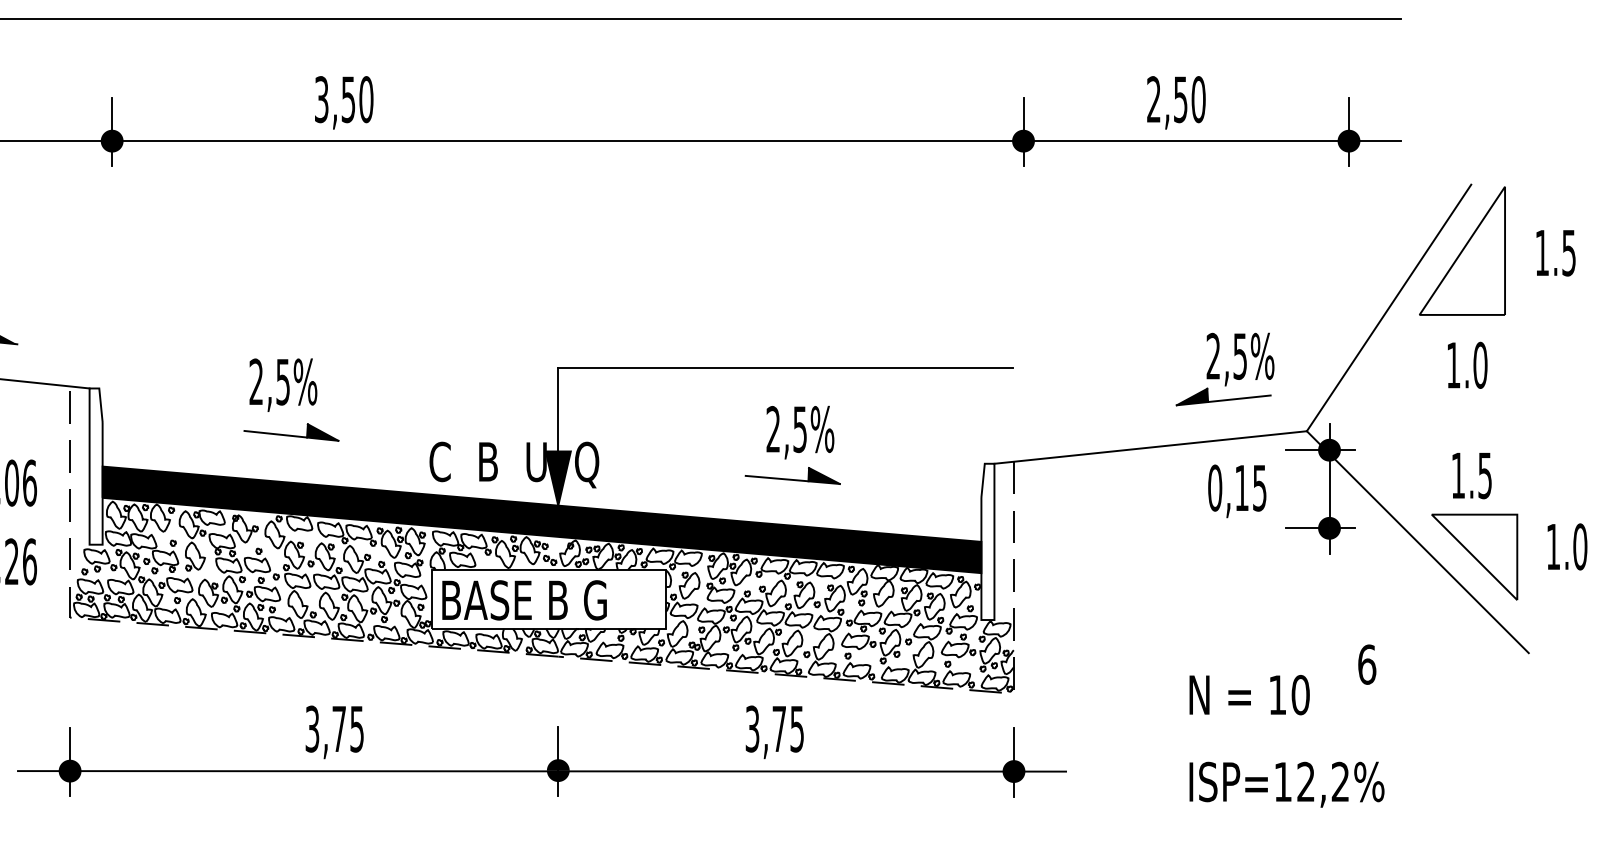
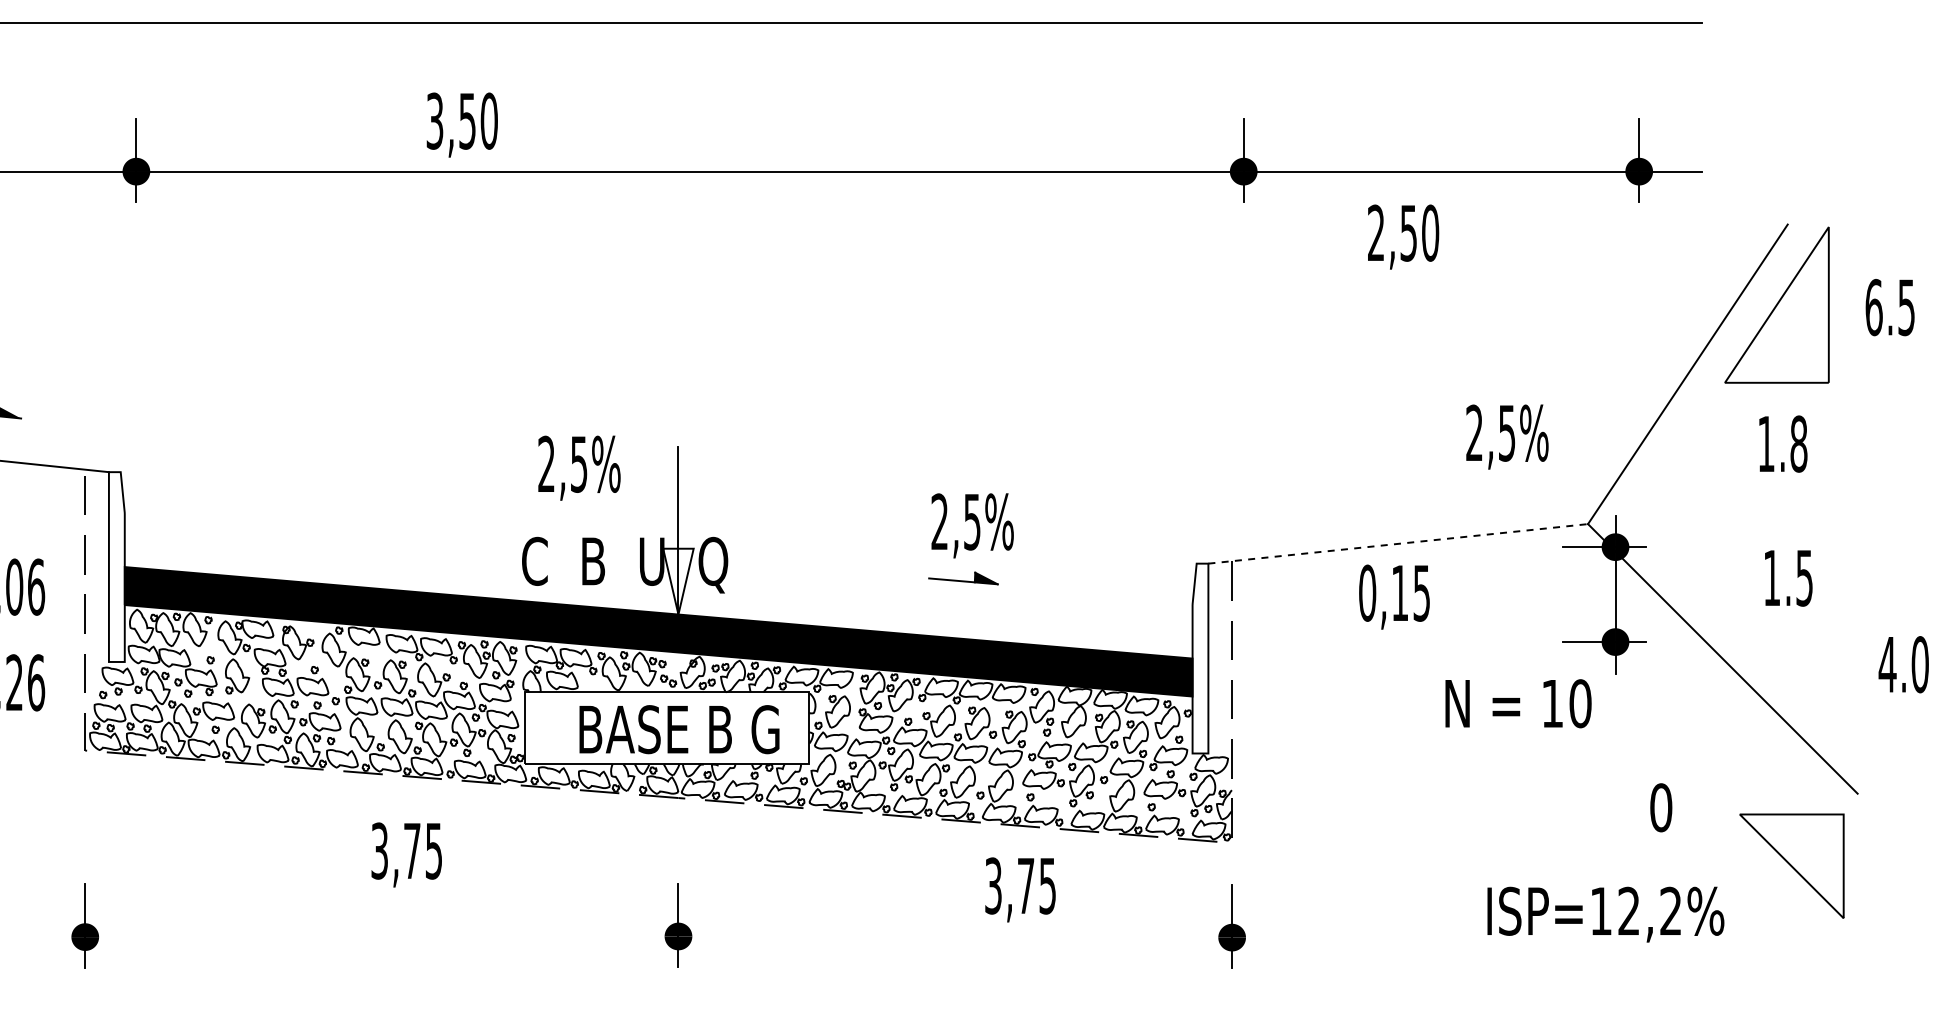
text: (343, 102) -> (461, 124), moved
text: (1176, 102) -> (1403, 236), moved
text: (1541, 252) -> (1873, 307), 1.5 -> 6.5
text: (1480, 364) -> (1798, 443), 1.0 -> 1.8
line: (785, 368) -> (954, 447), removed
text: (283, 384) -> (579, 467), moved
part: (1223, 396) -> (1486, 482), removed
part: (291, 432) -> (354, 525), removed
line: (1150, 447) -> (1398, 543), solid -> dashed
part: (792, 475) -> (963, 578), size x0.6
fill: (558, 478) -> (678, 581), removed
text: (1237, 490) -> (1394, 596), moved
text: (1553, 546) -> (1887, 664), 1.0 -> 4.0
part: (1474, 556) -> (1791, 865), moved
text: (524, 600) -> (679, 729), moved
text: (1367, 664) -> (1661, 807), 6 -> 0
text: (1249, 694) -> (1518, 703), moved
text: (334, 731) -> (406, 854), moved
text: (774, 731) -> (1020, 889), moved
line: (541, 771) -> (658, 937), removed
text: (1286, 784) -> (1605, 914), moved

